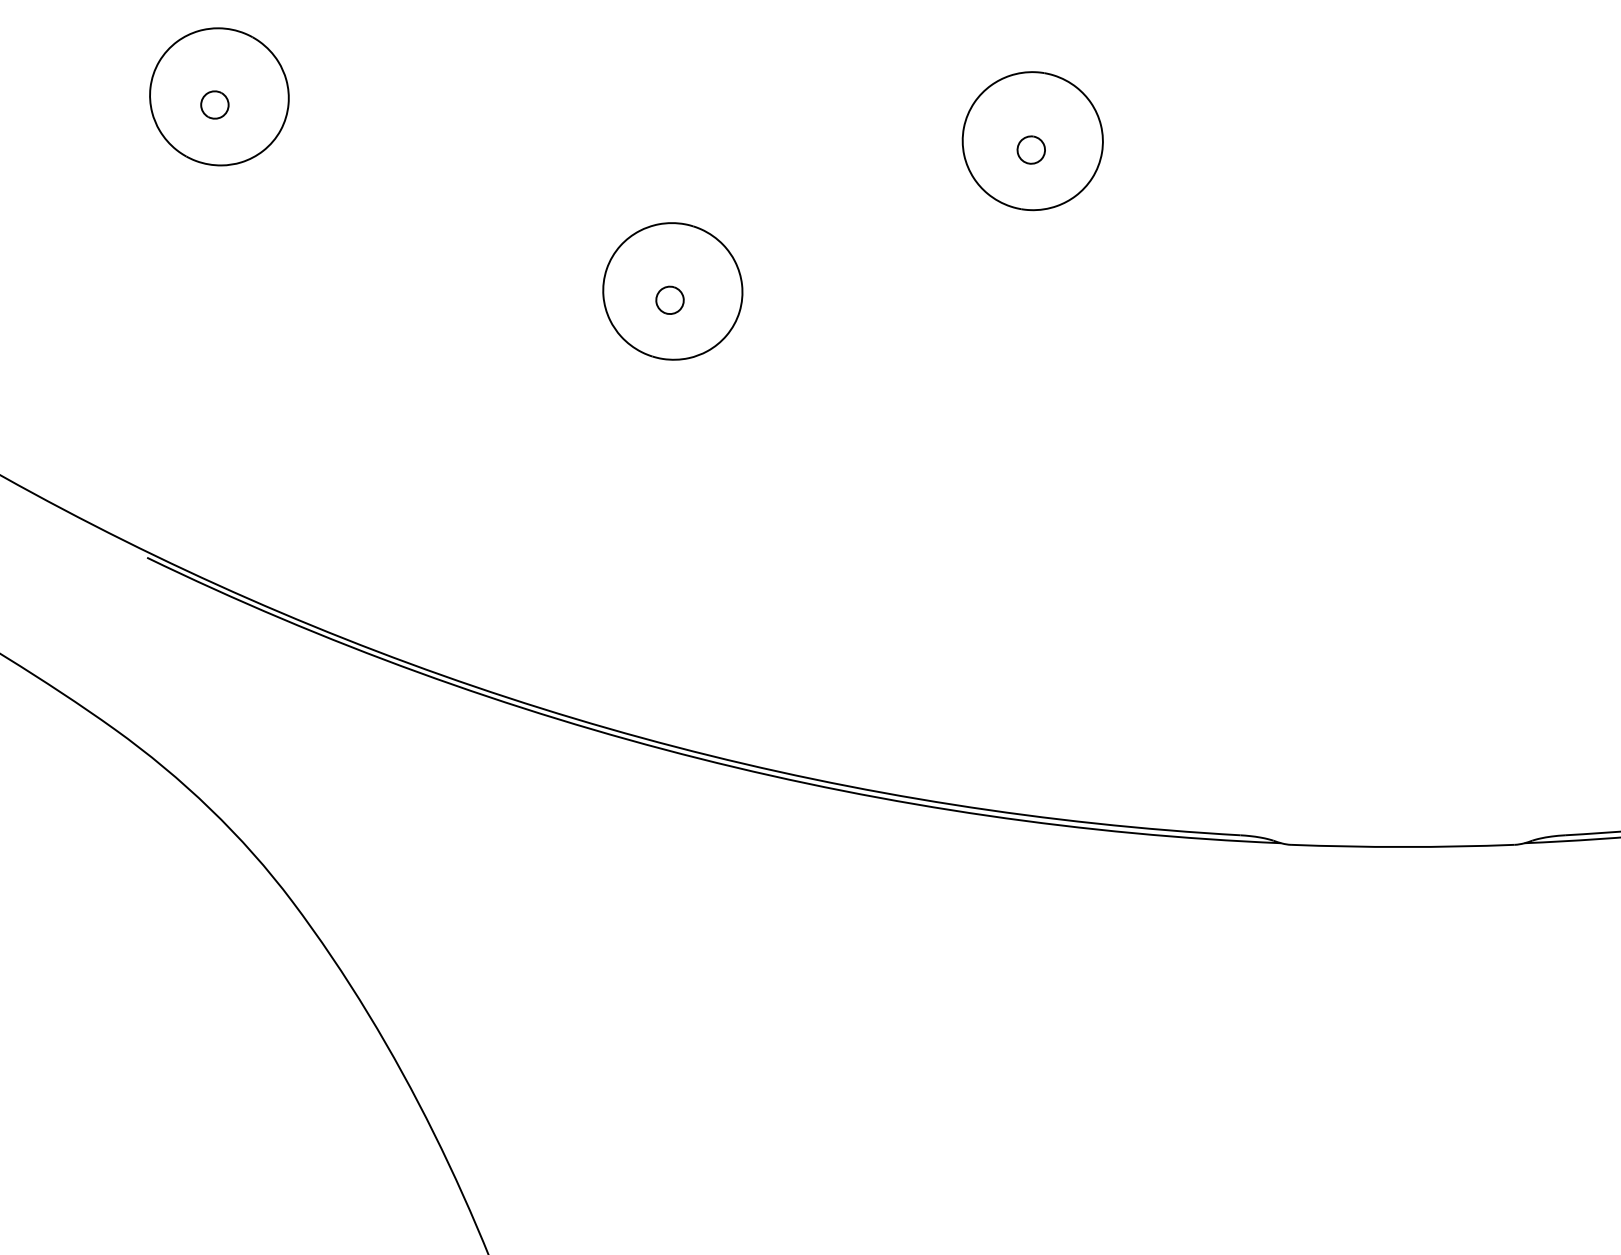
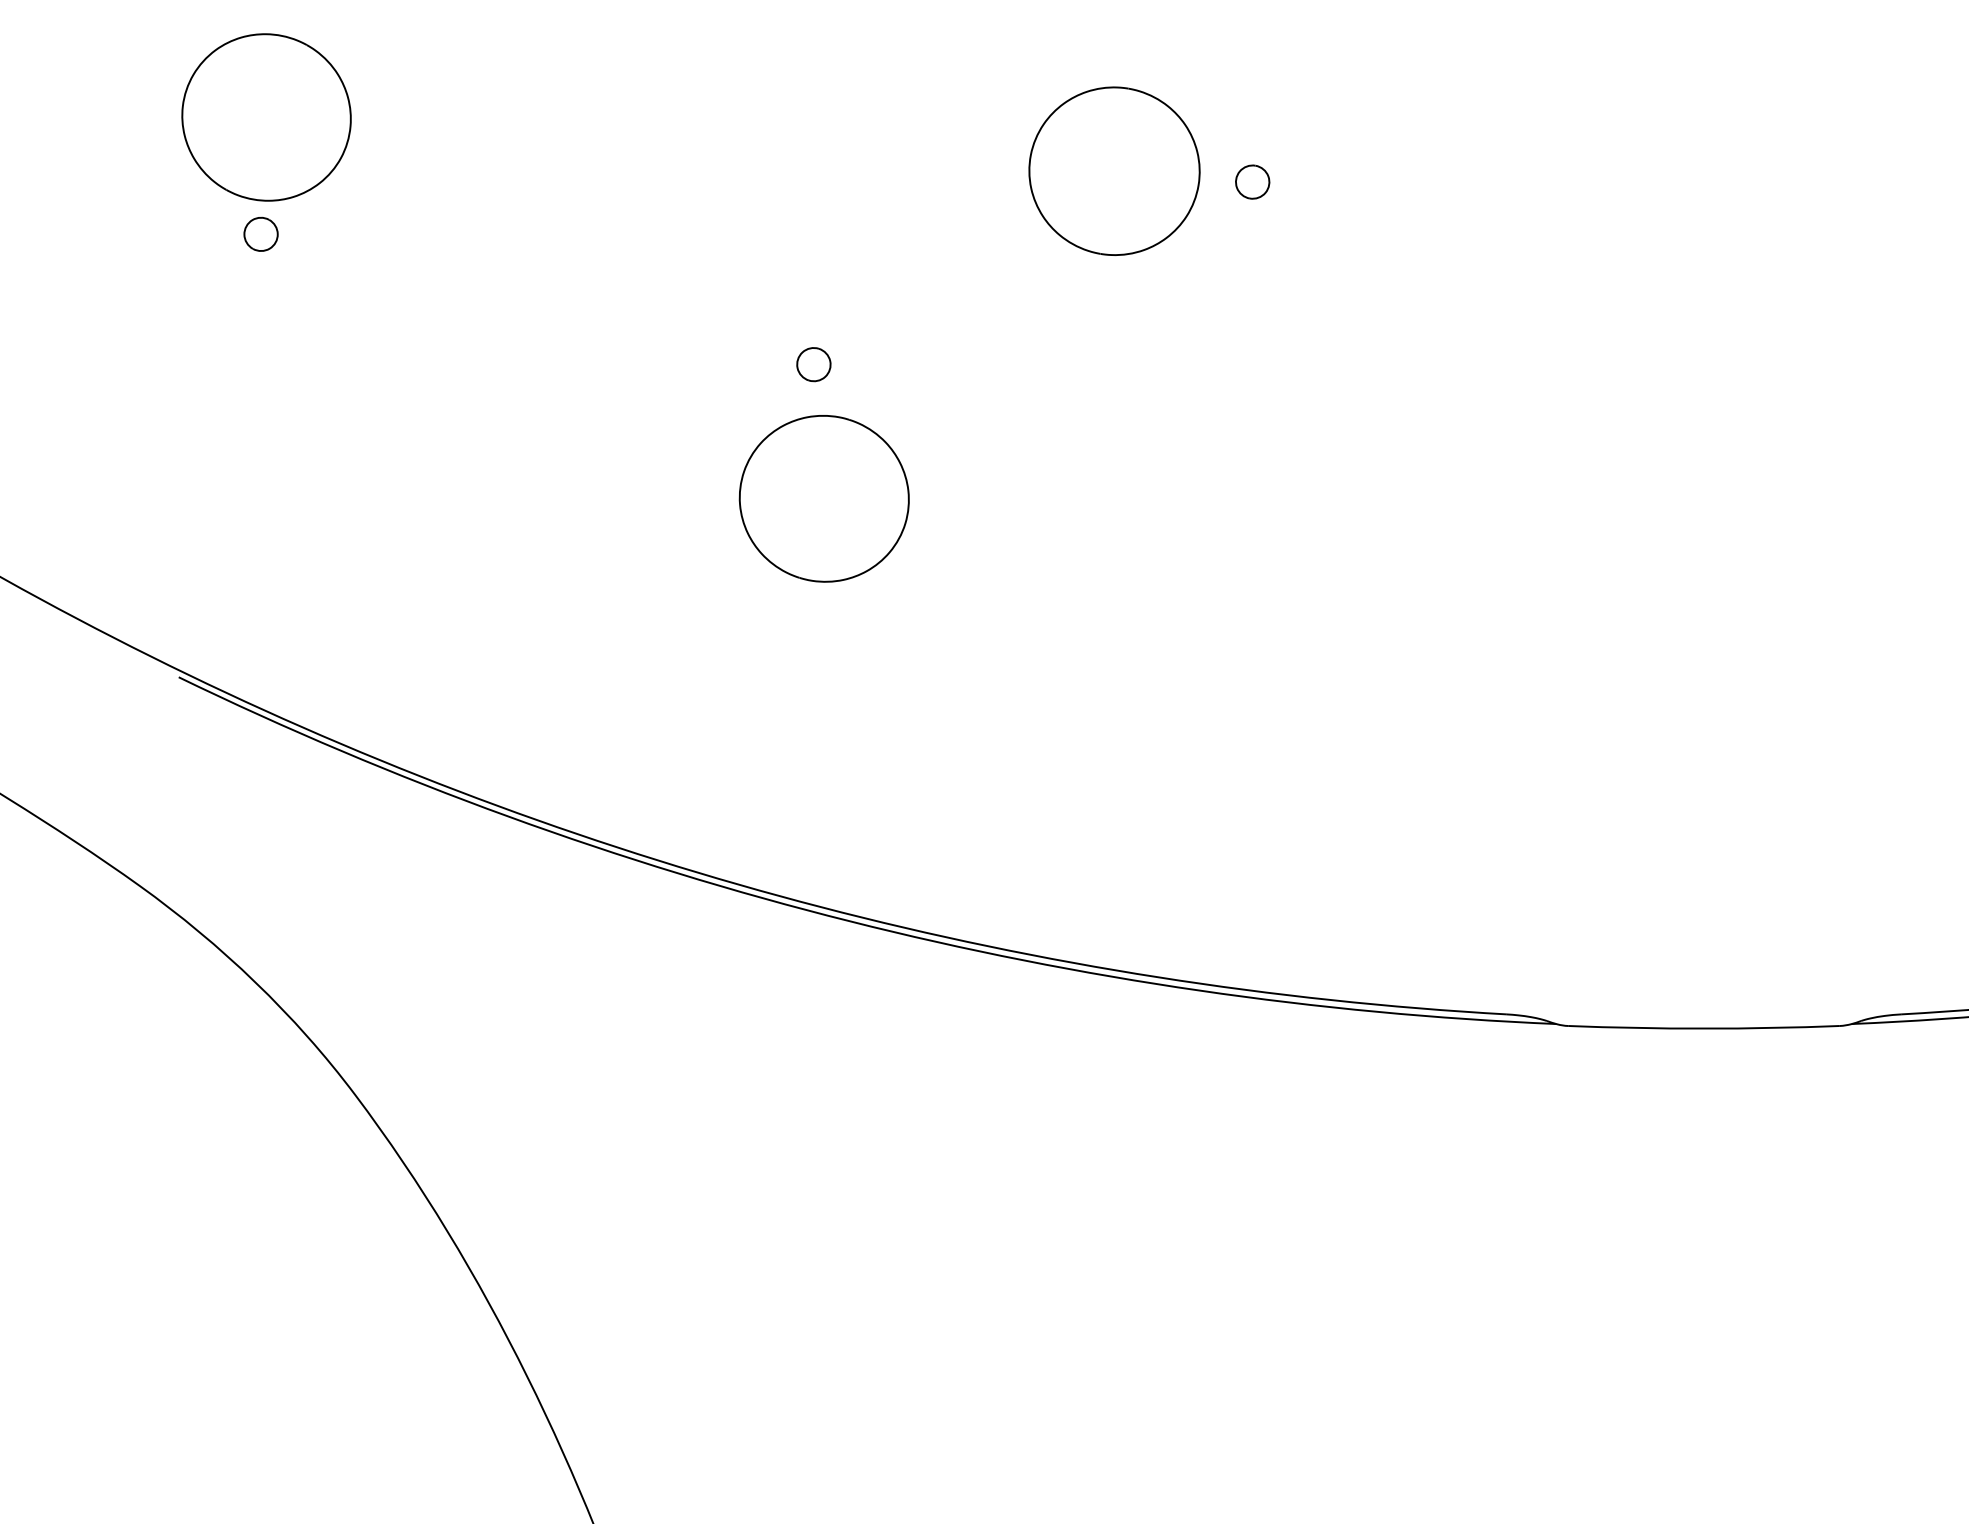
part: (214, 104) -> (260, 233), moved
part: (1032, 140) -> (1114, 170), moved
part: (672, 291) -> (823, 498), moved

